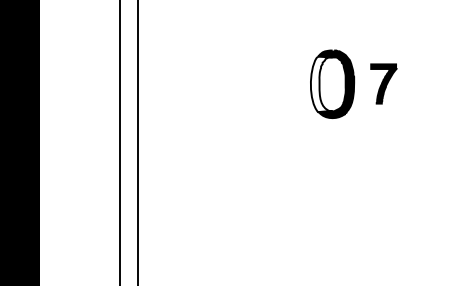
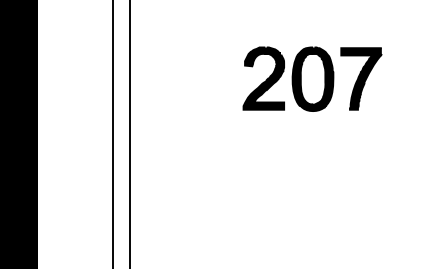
part: (279, 83) -> (263, 78), added
part: (384, 83) -> (361, 78), size x1.67
fill: (321, 84) -> (302, 79), added

